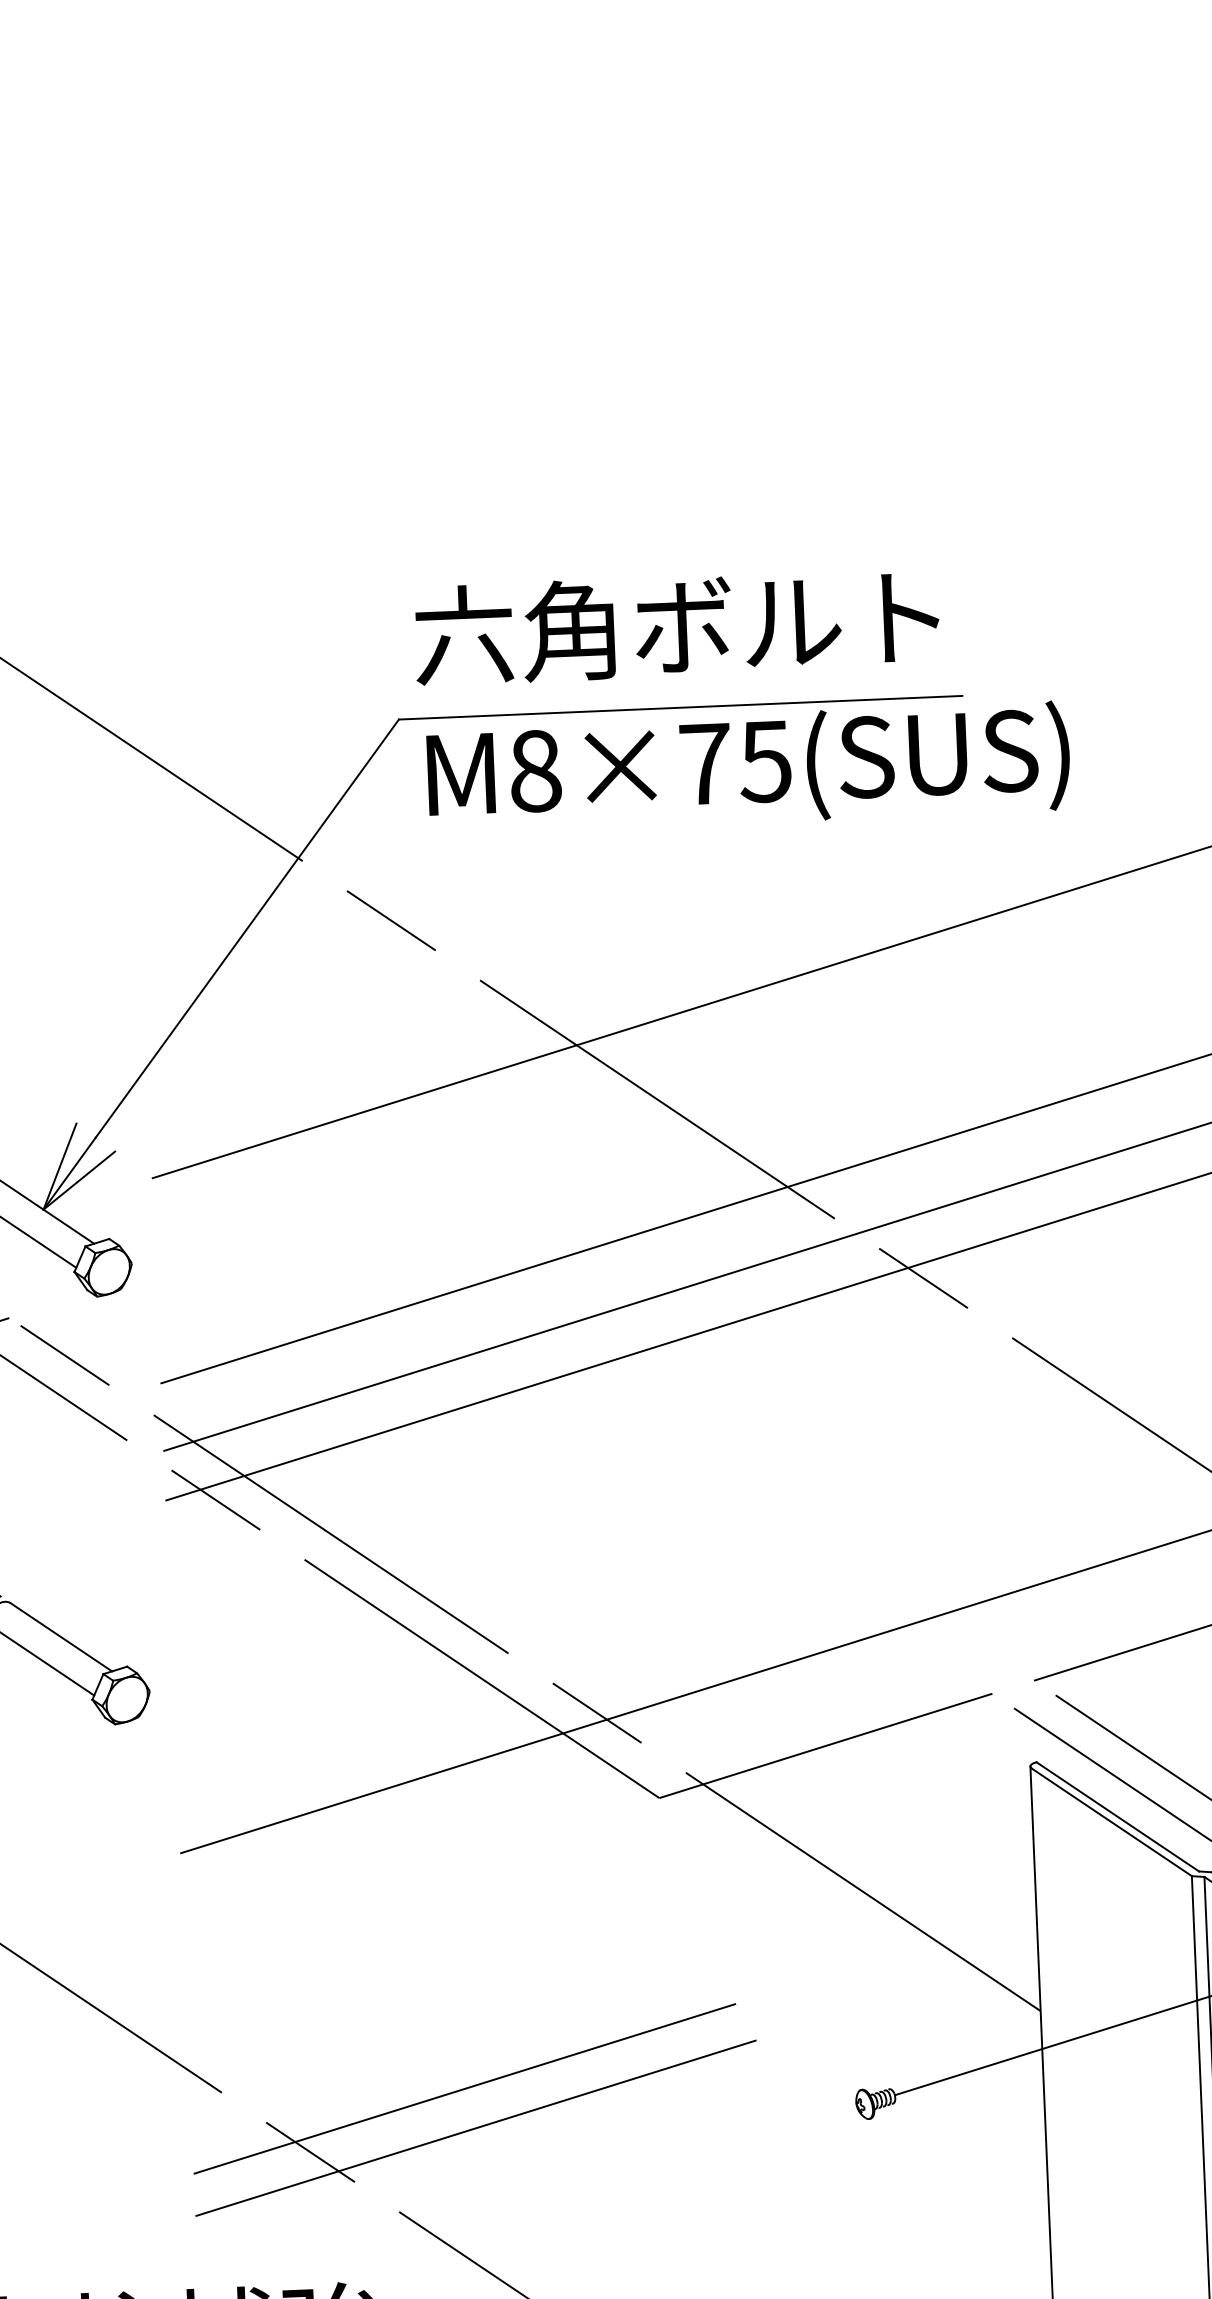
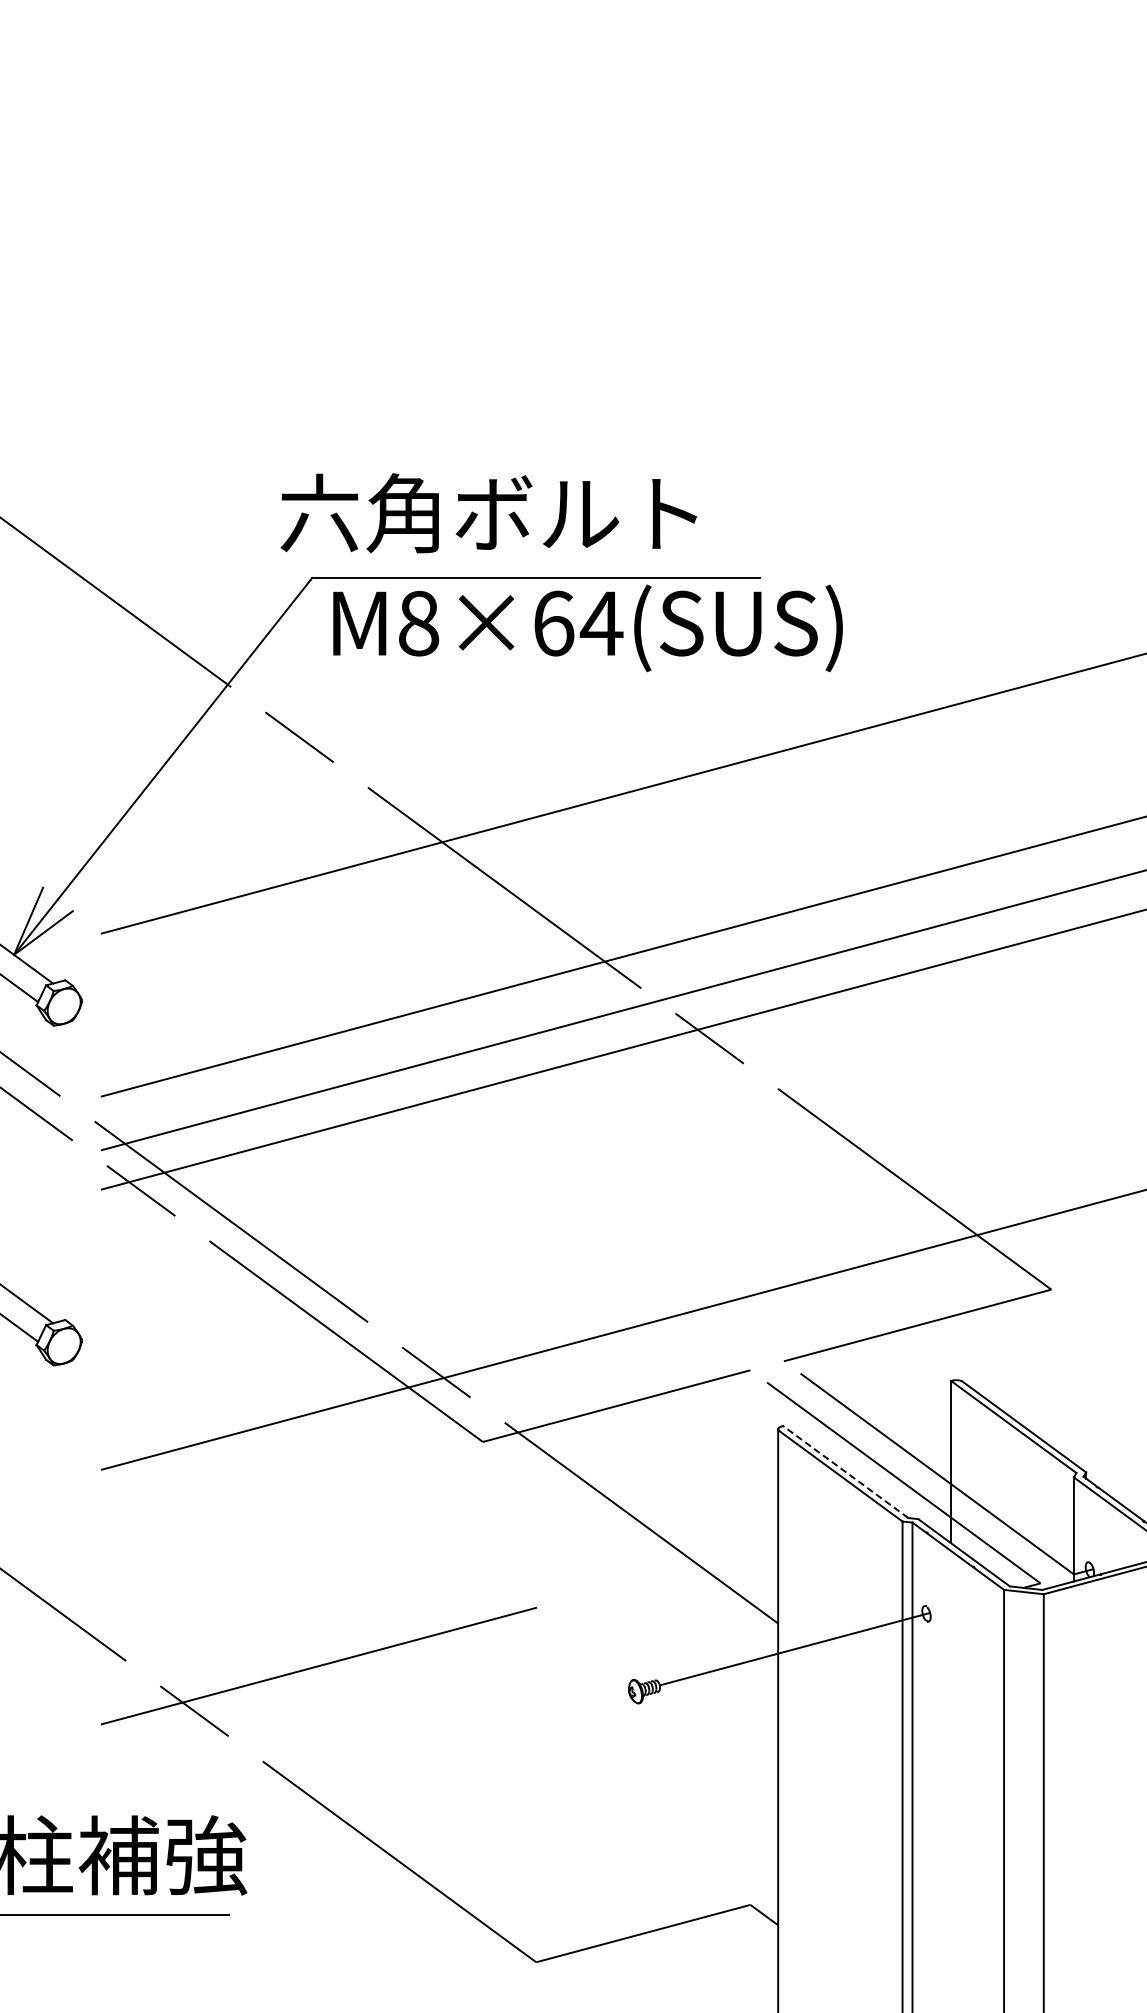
text: (676, 626) -> (488, 513), moved
text: (736, 762) -> (578, 623), M8×75(SUS) -> M8×64(SUS)
line: (1117, 1817) -> (845, 1472), solid -> dashed
line: (475, 2128) -> (326, 1697), removed

